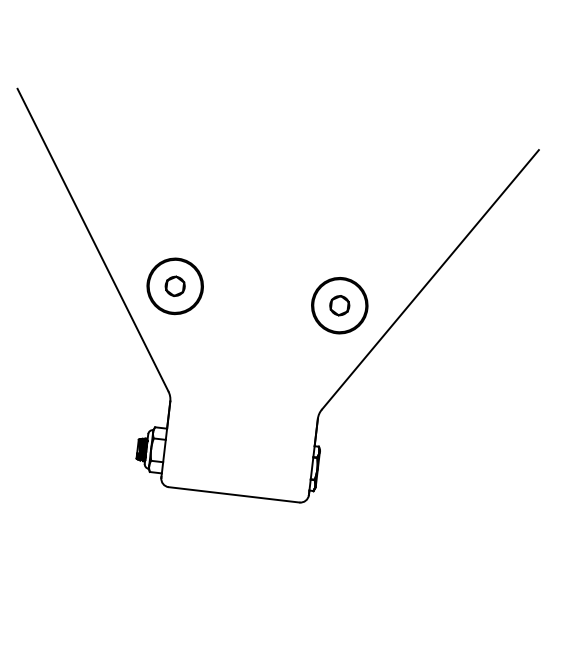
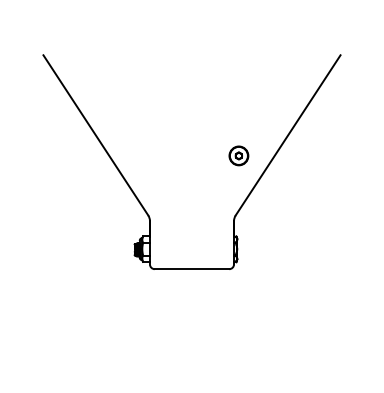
part: (174, 285) -> (144, 155), removed
part: (339, 304) -> (238, 155), size x0.6

